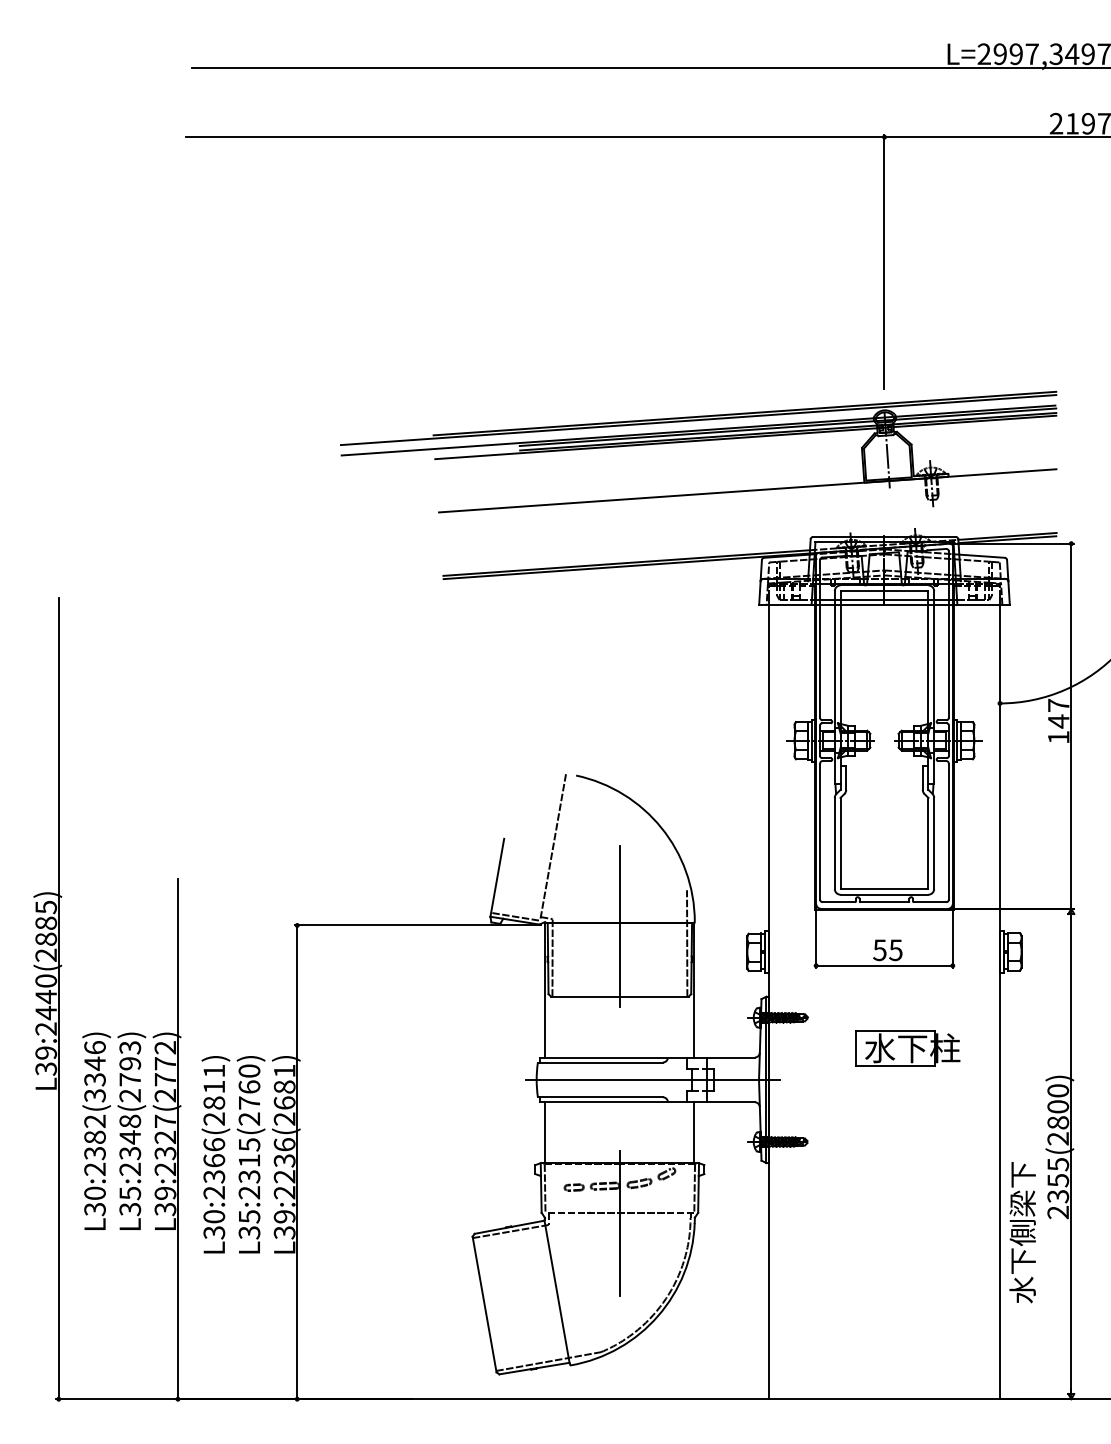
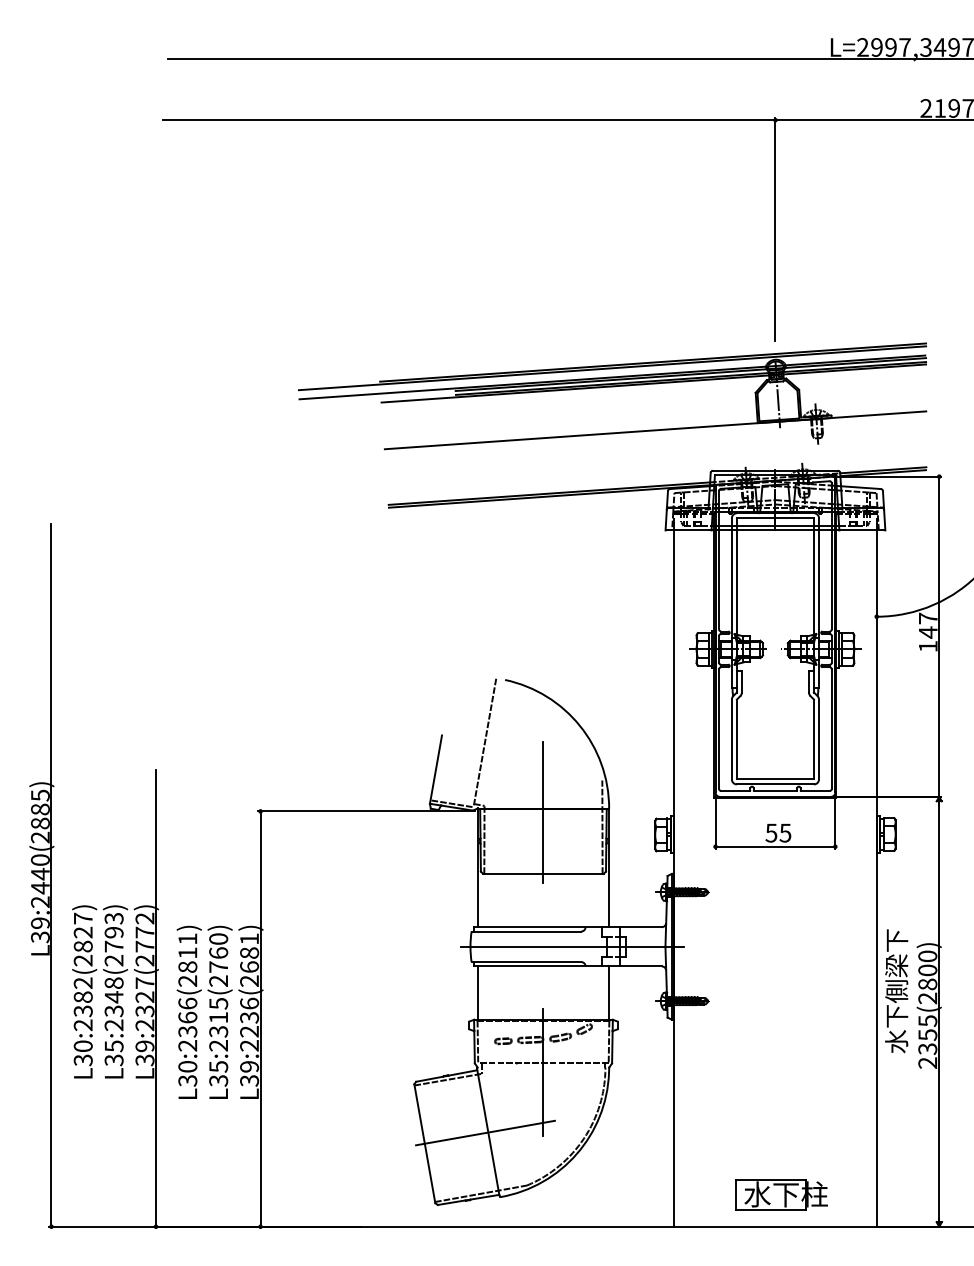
part: (907, 1048) -> (781, 1194), moved
text: (94, 1071) -> (82, 939), L30:2382(3346) -> L30:2382(2827)
text: (1022, 1232) -> (896, 991), moved
line: (553, 1292) -> (485, 1133), added

